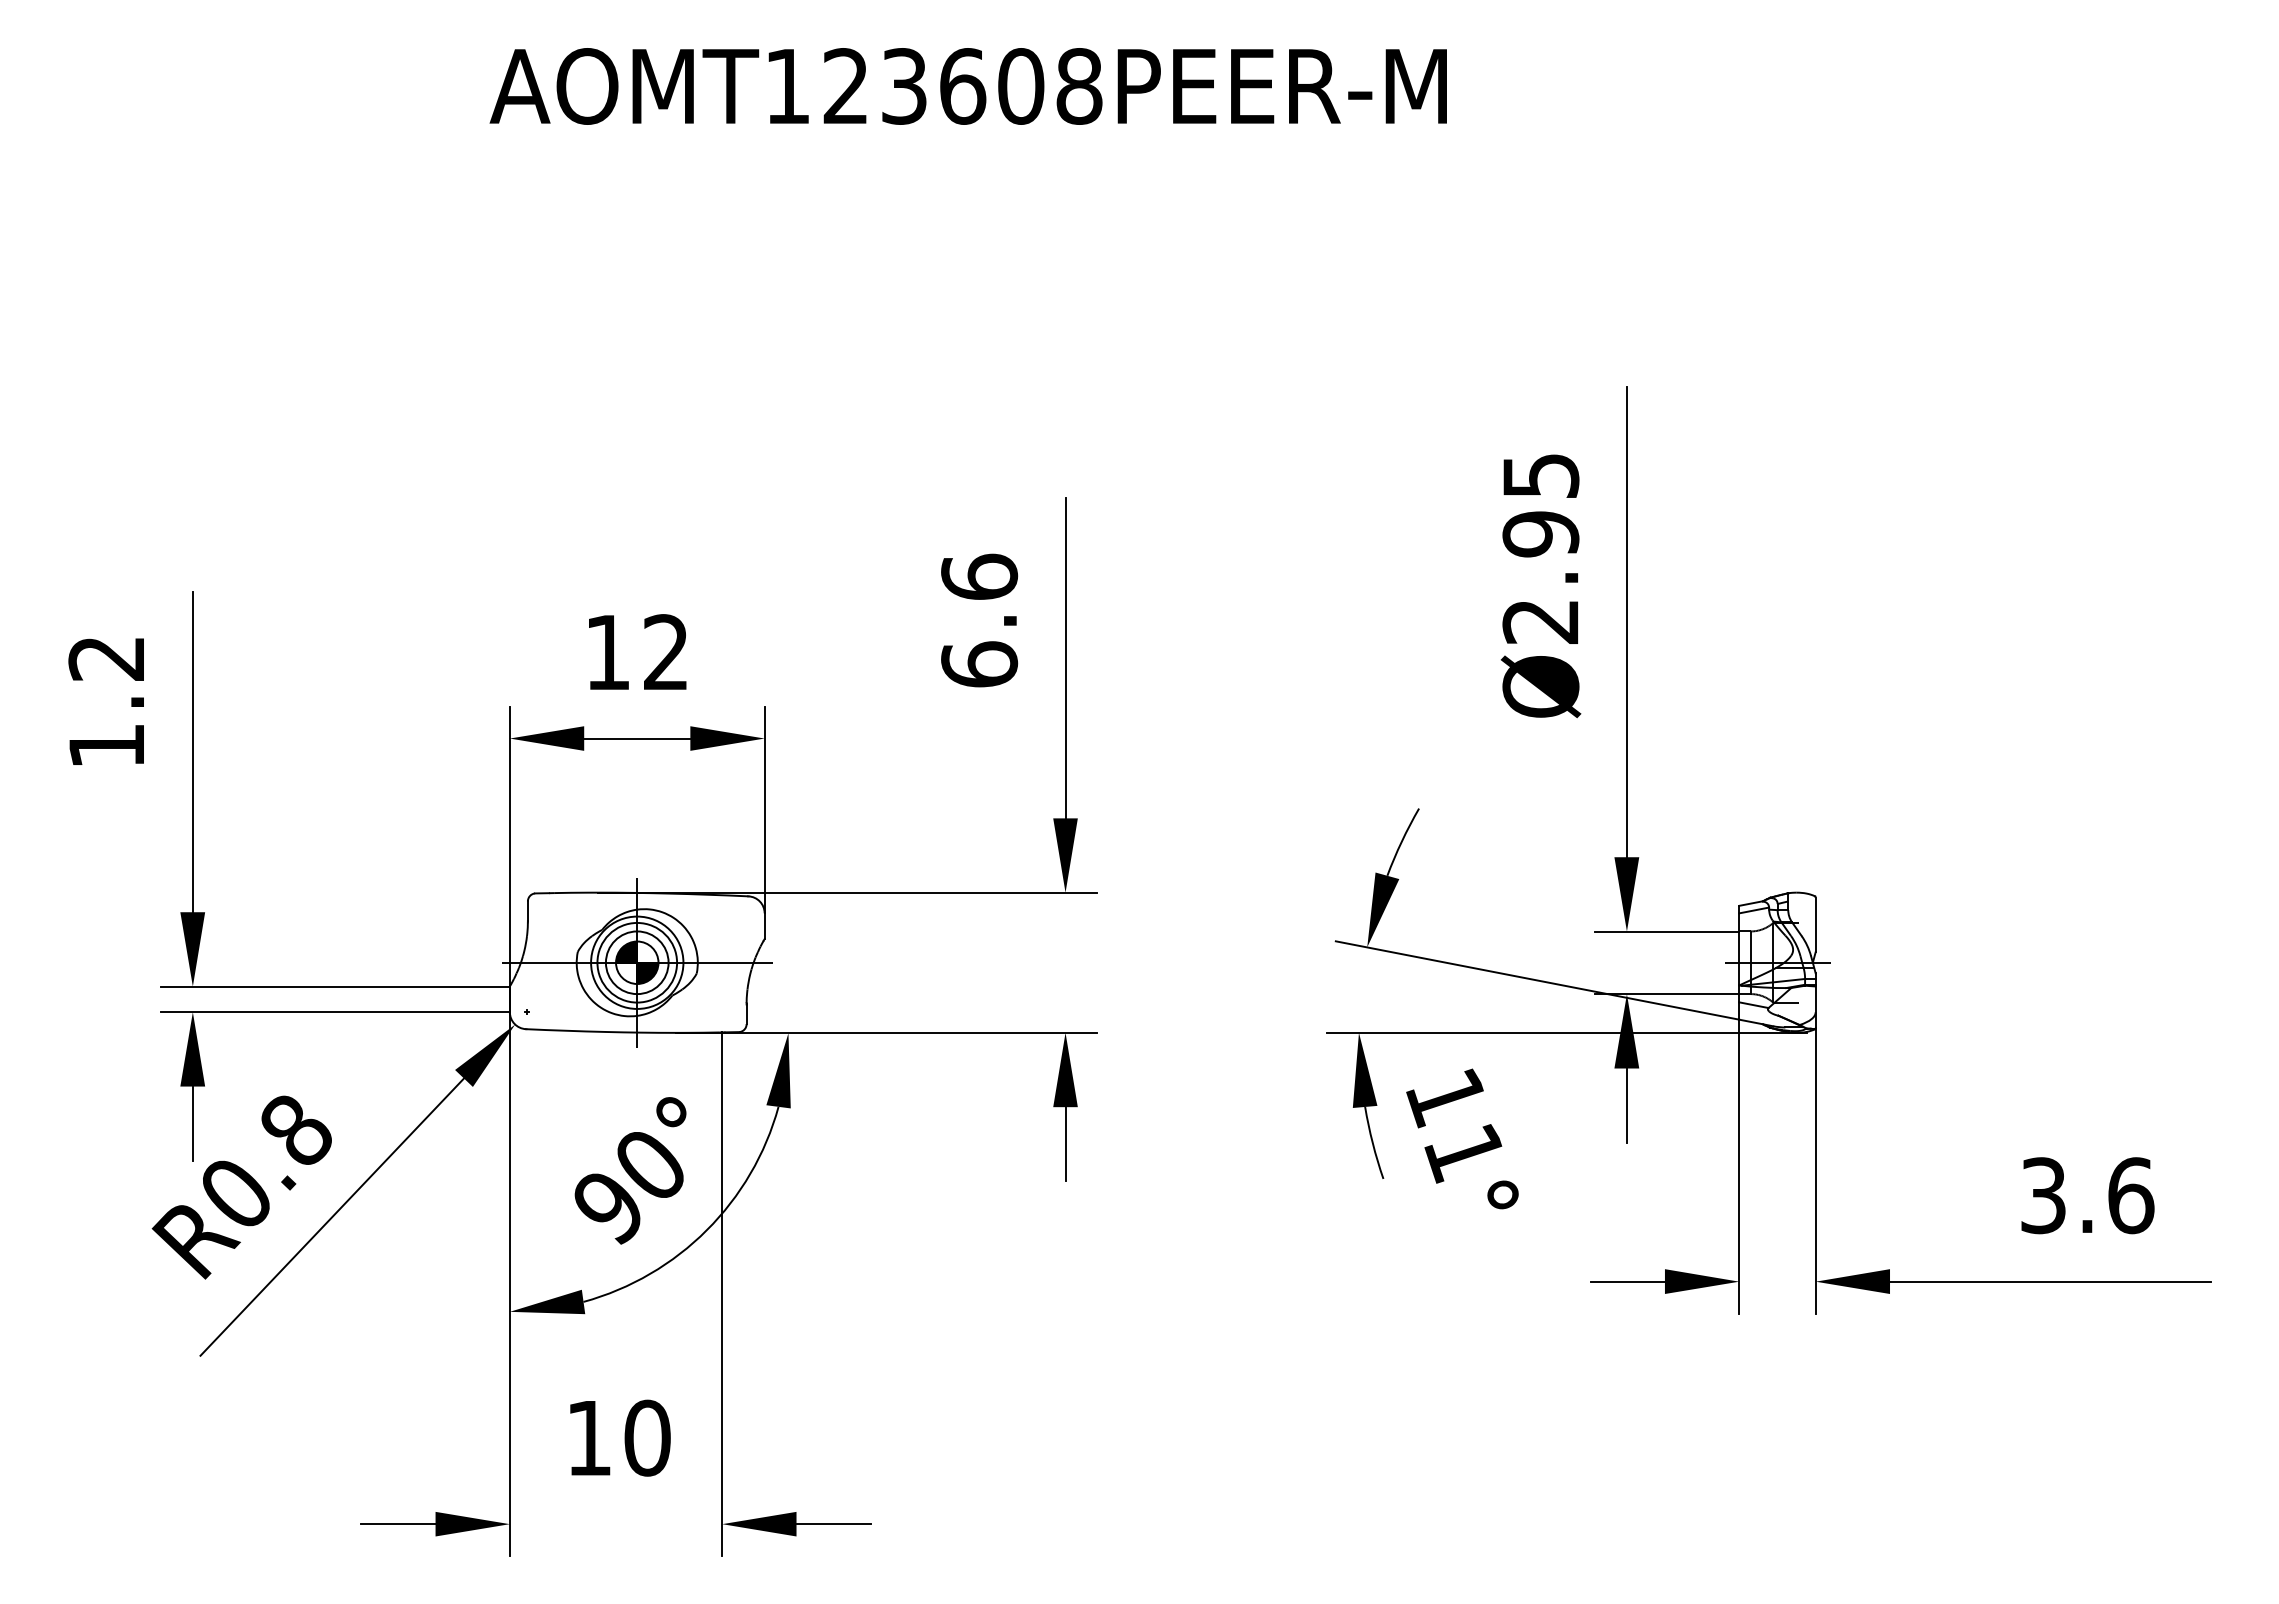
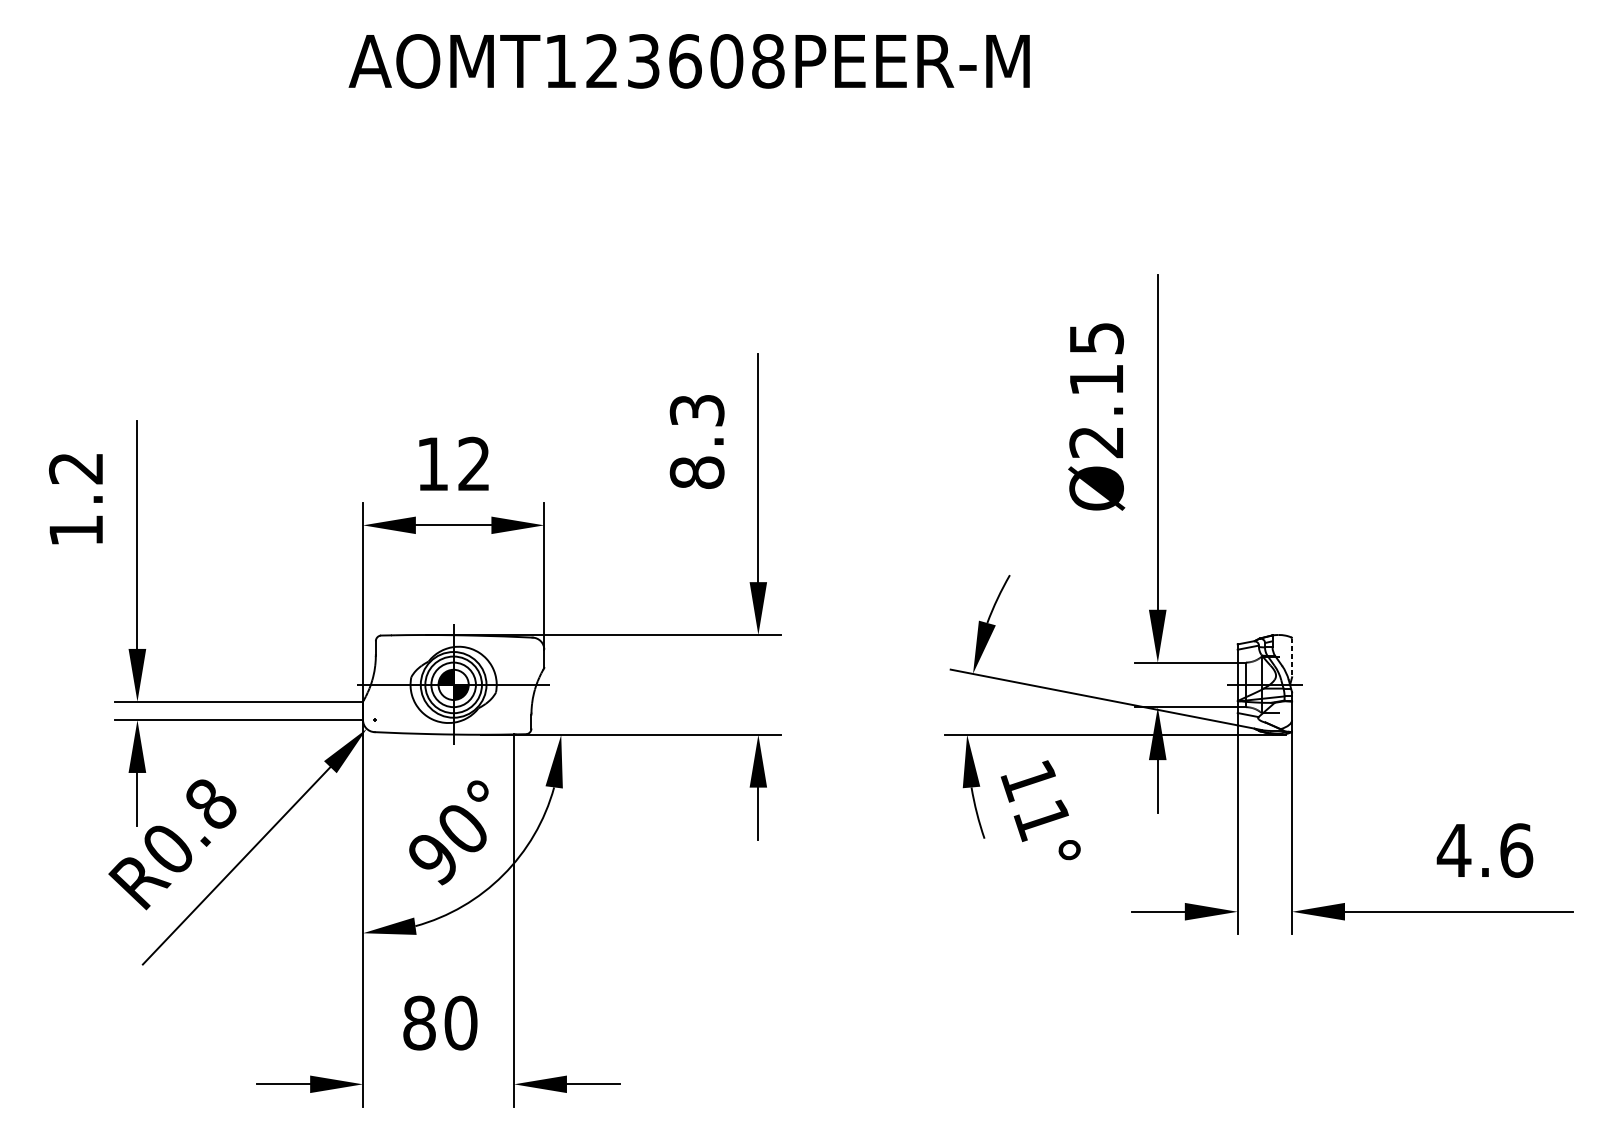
text: (1540, 534) -> (1096, 380), Ø2.95 -> Ø2.15
text: (979, 620) -> (697, 441), 6.6 -> 8.3
line: (1815, 925) -> (1291, 658), solid -> dashed
text: (2043, 1195) -> (1454, 850), 3.6 -> 4.6
text: (589, 1437) -> (419, 1022), 10 -> 80

